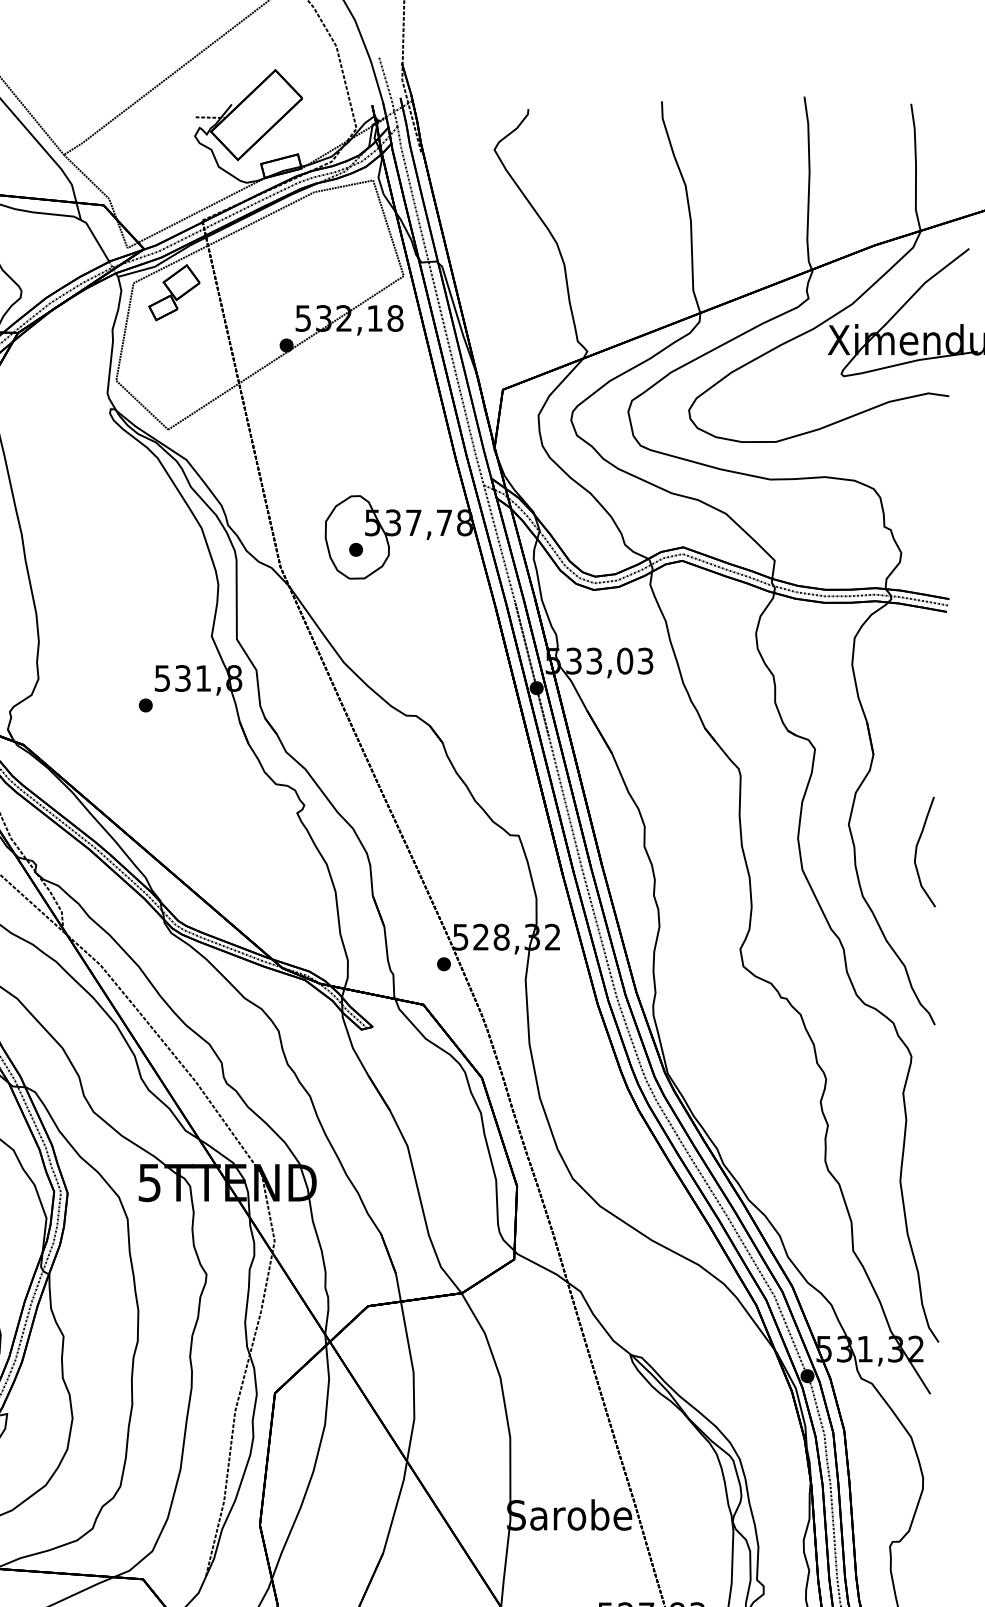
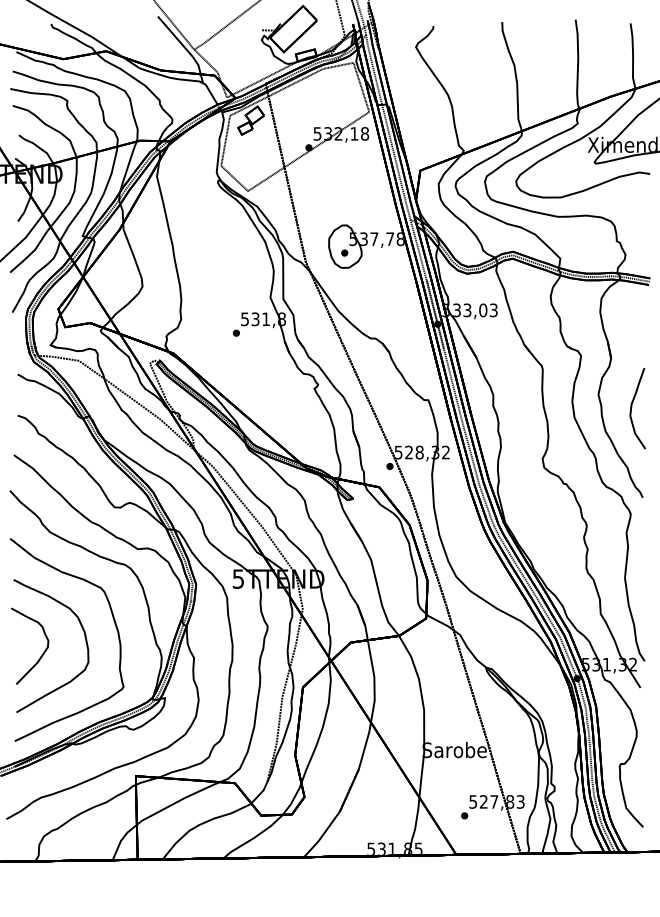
part: (924, 851) -> (637, 408), size x1.43

